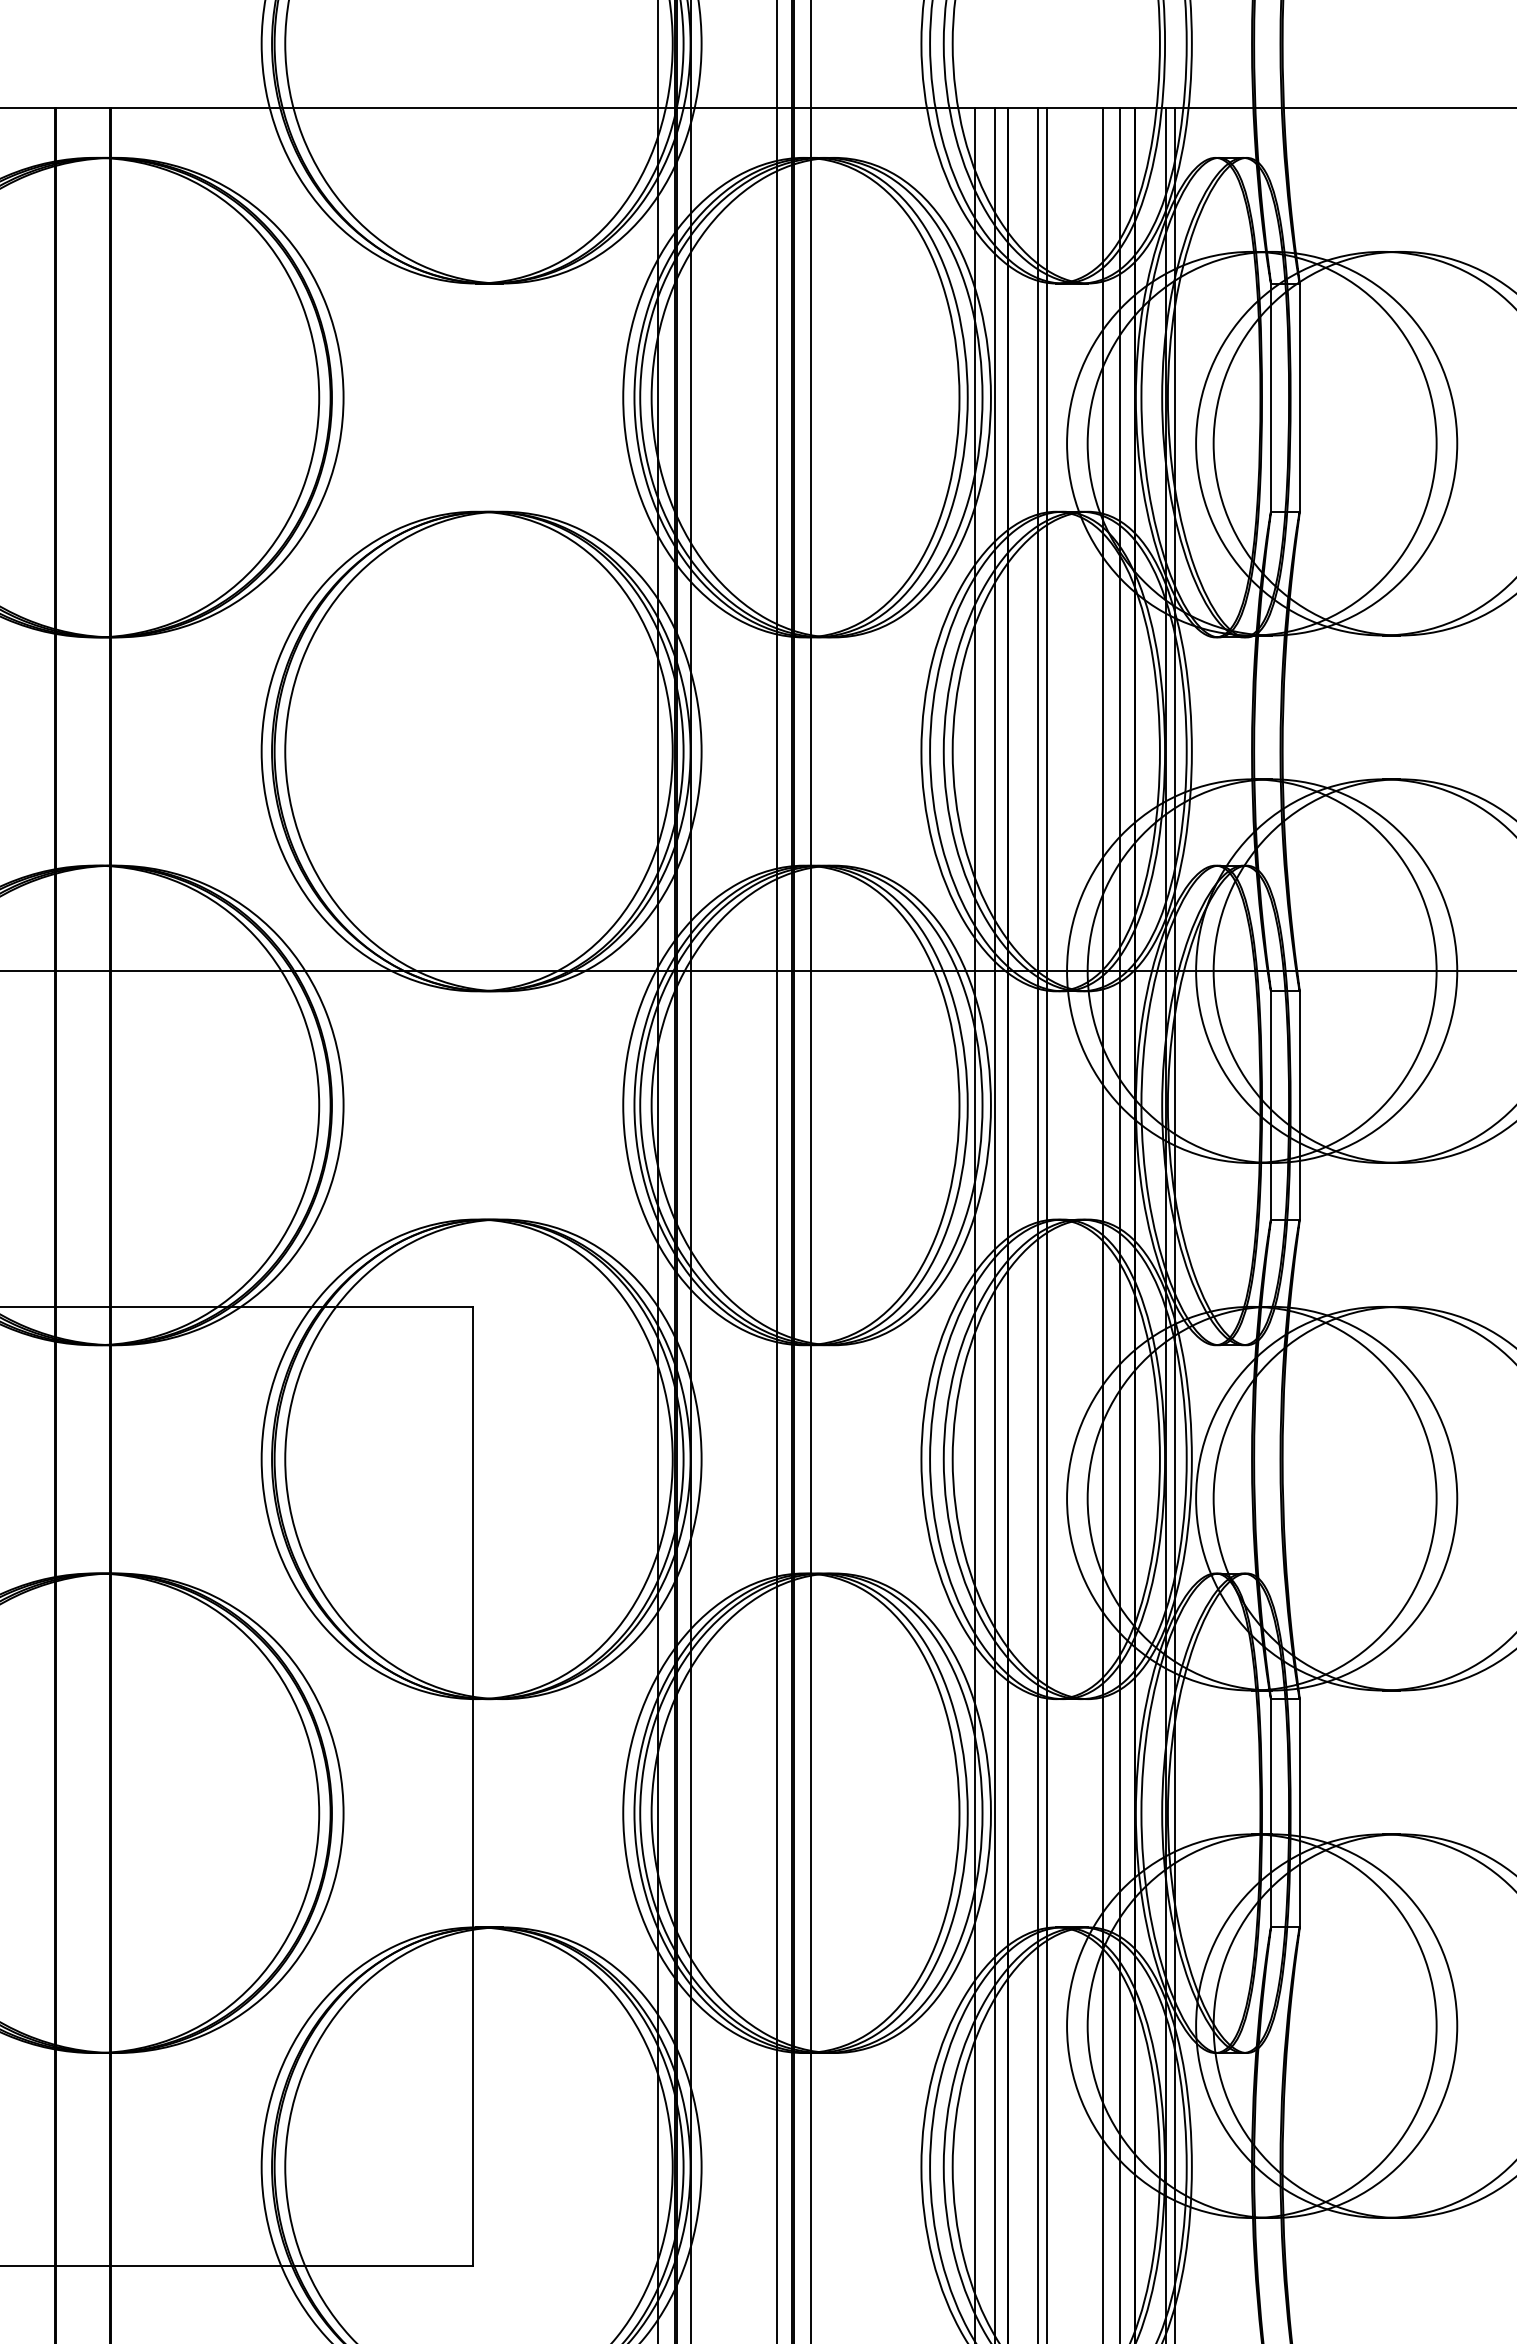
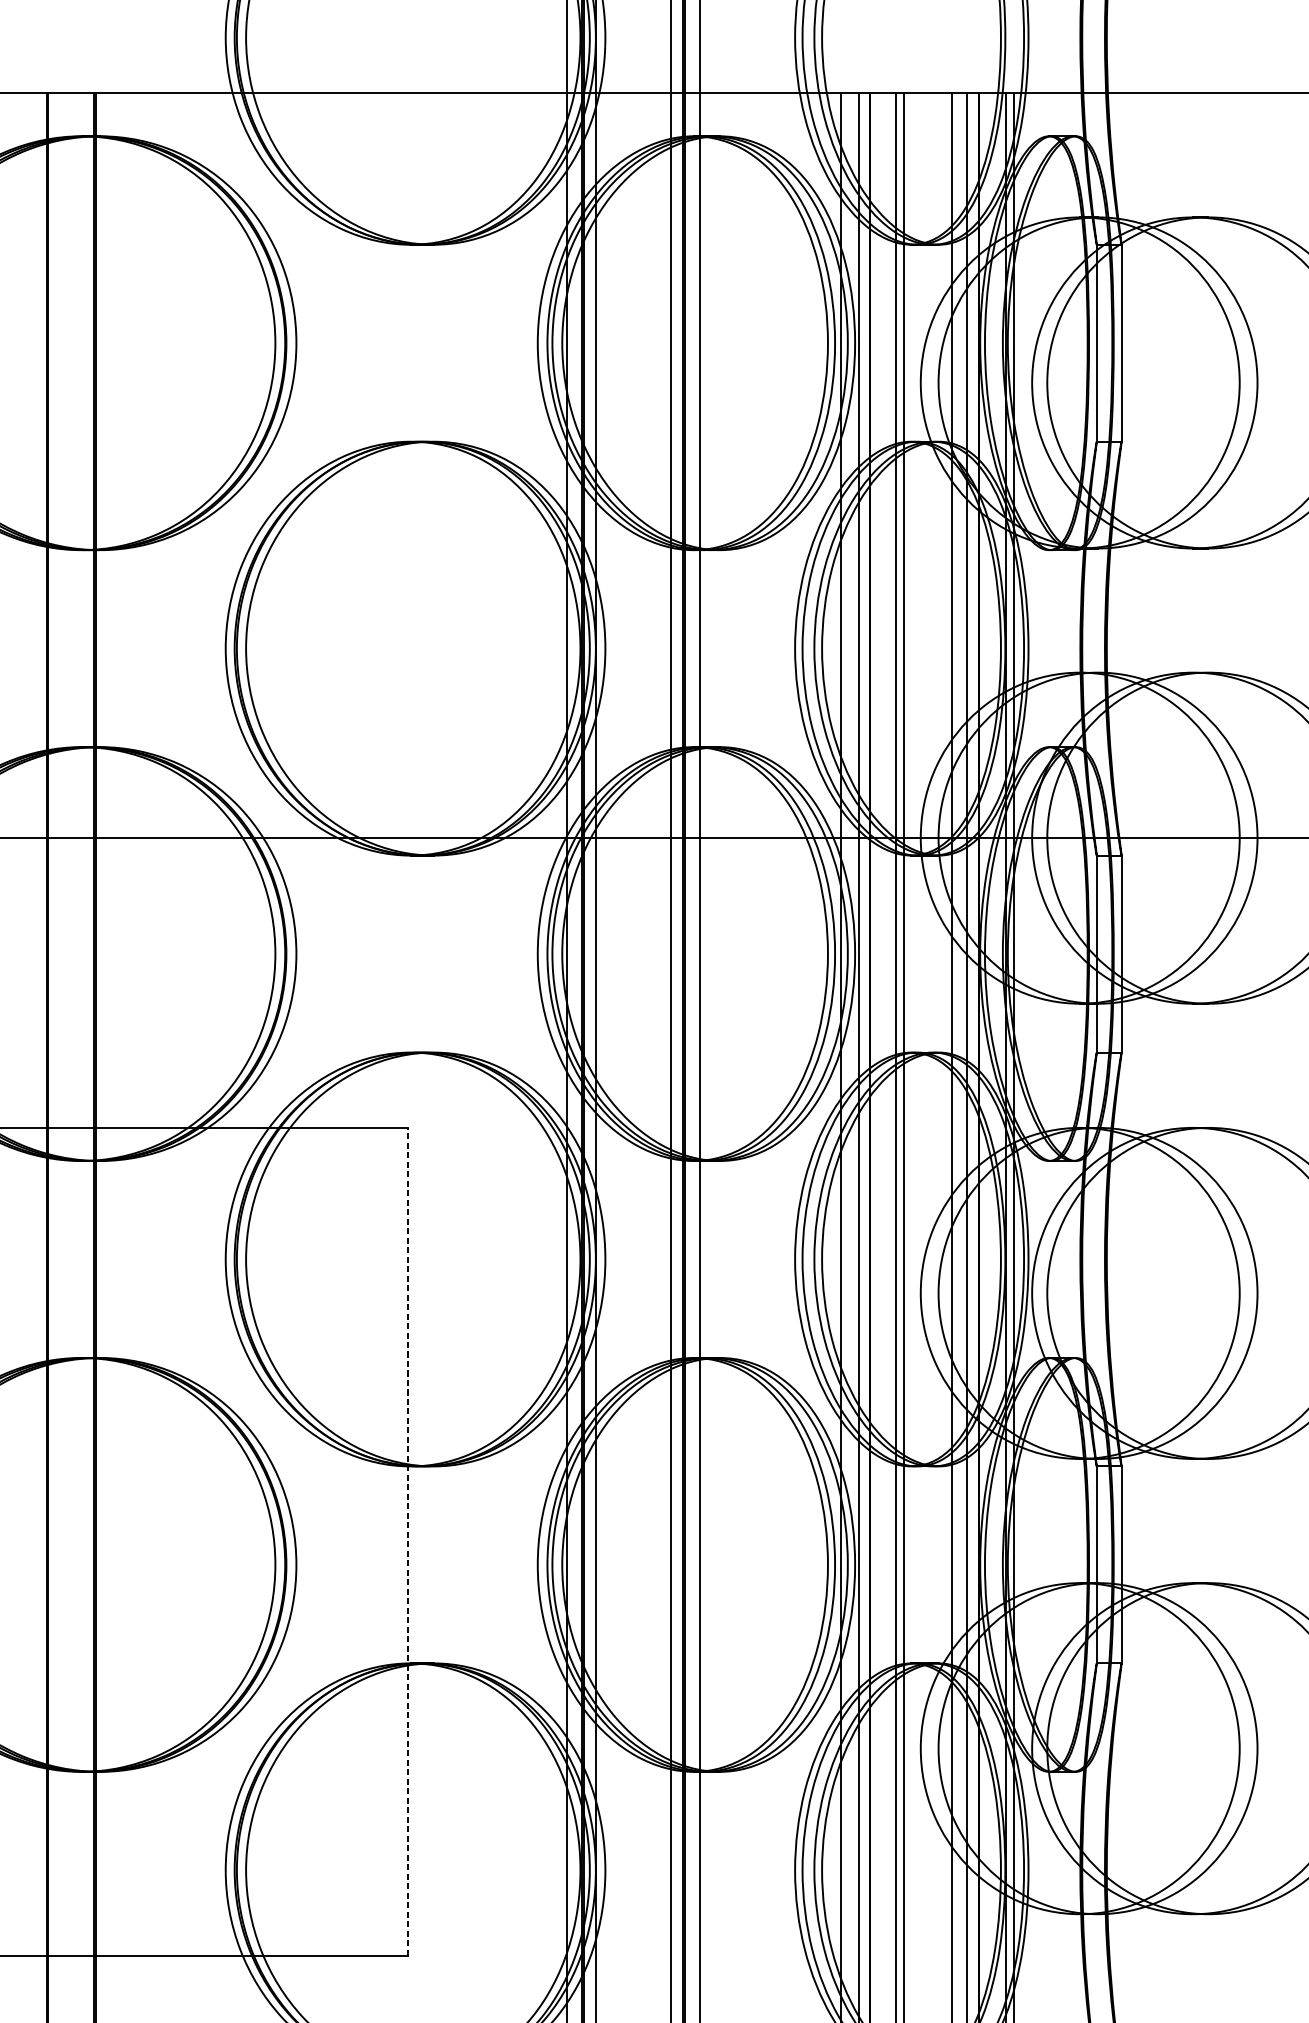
line: (472, 1786) -> (407, 1541), solid -> dashed

